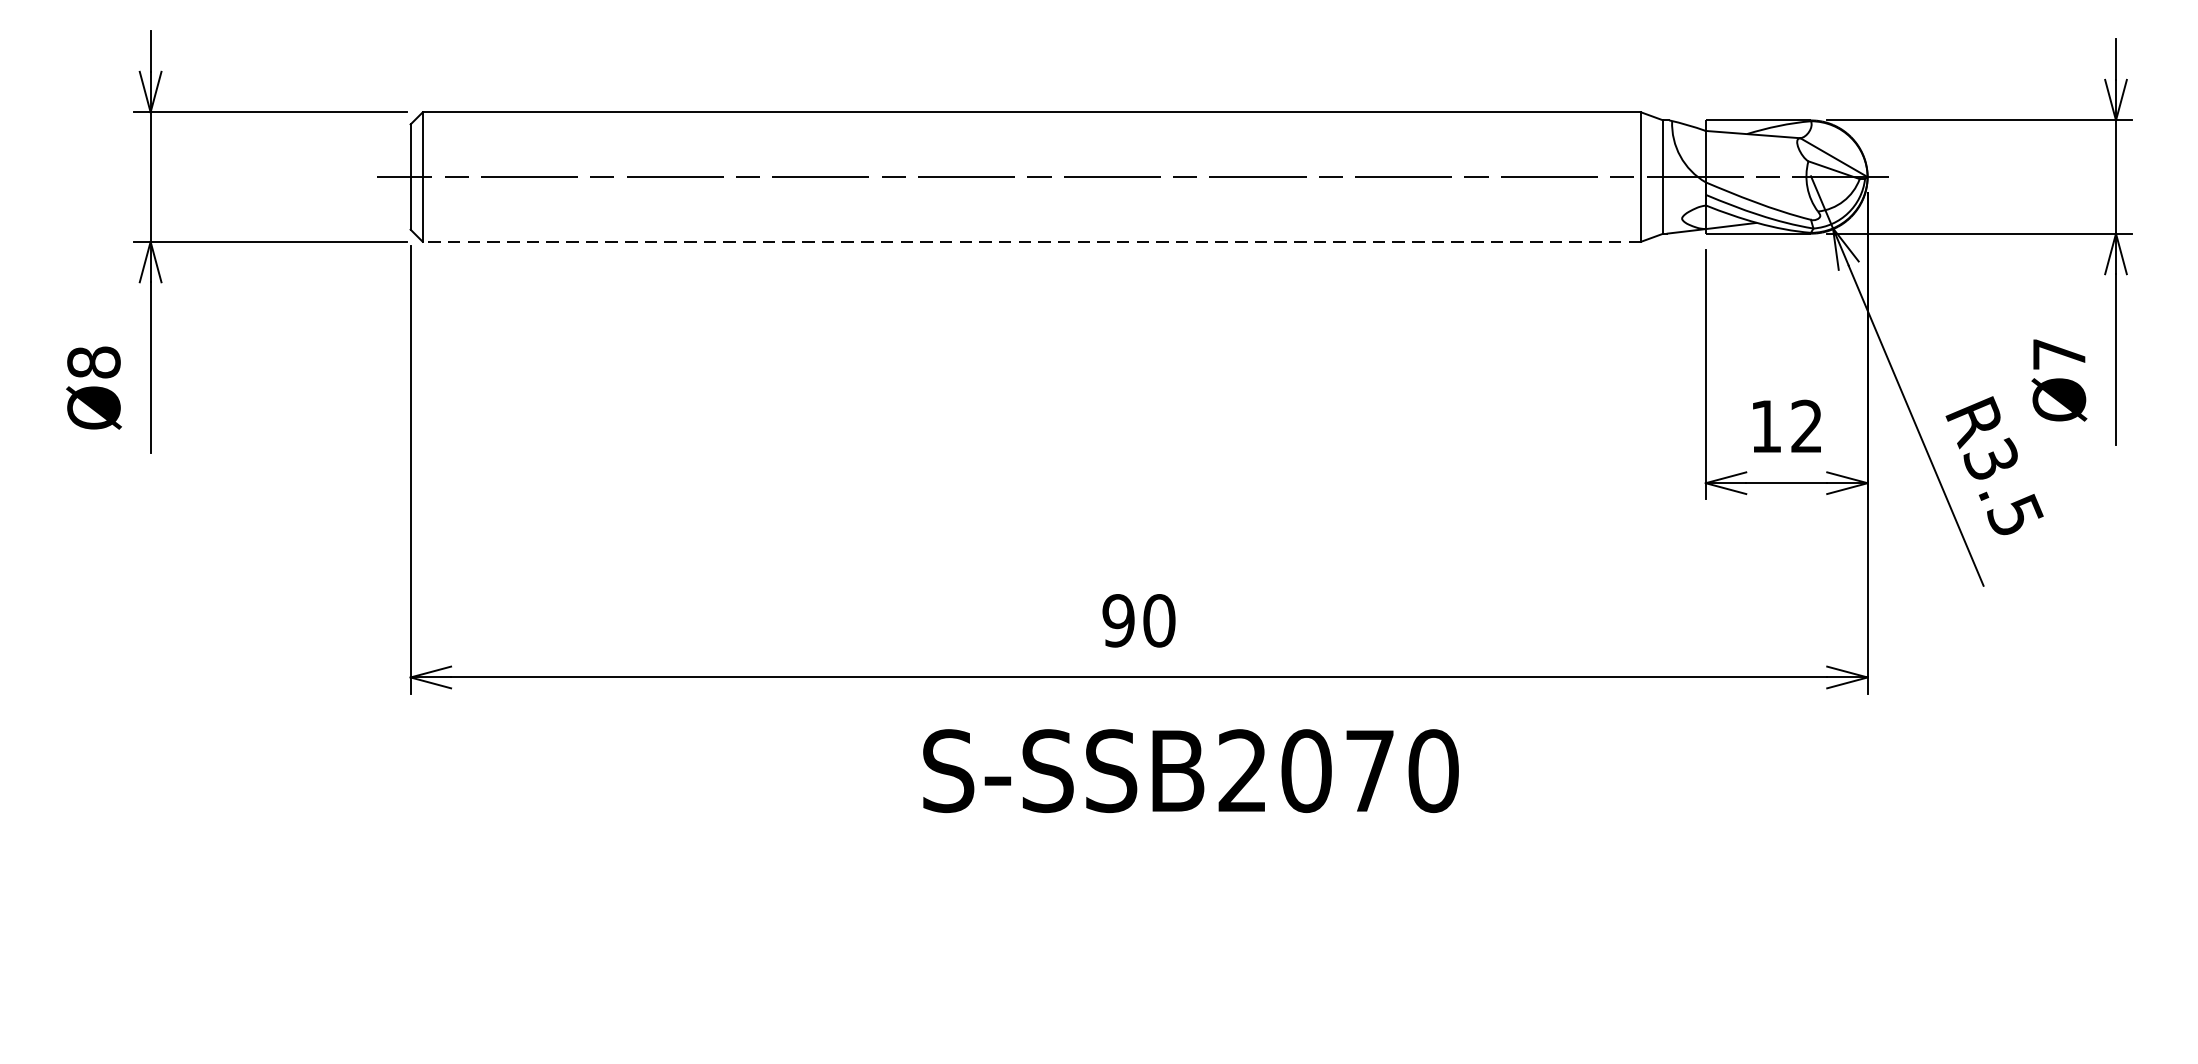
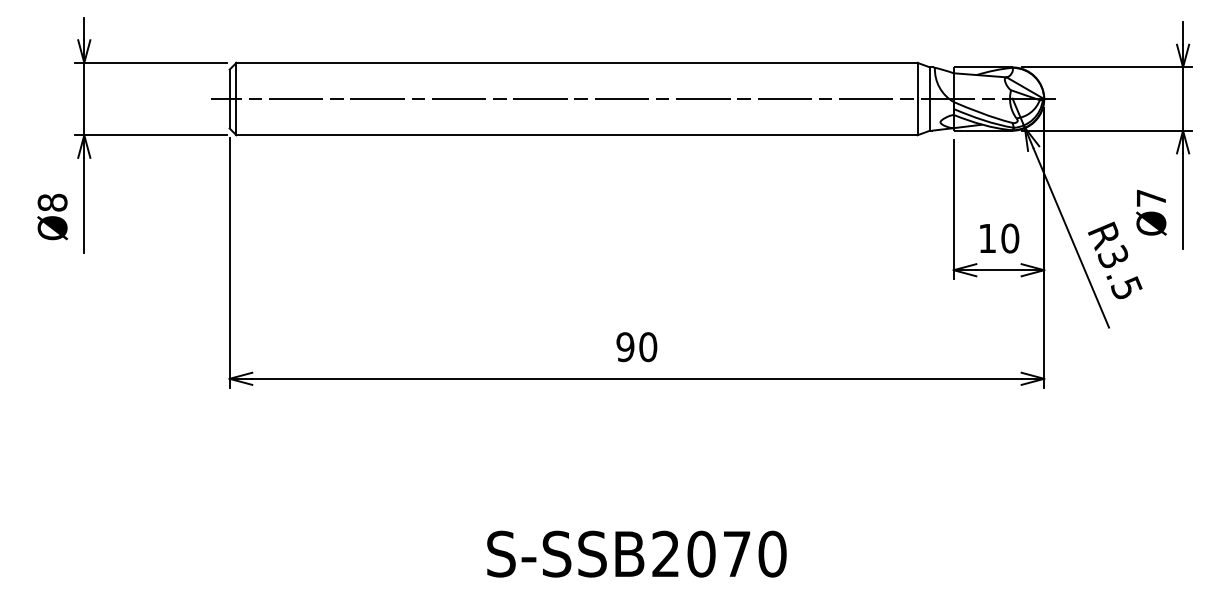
line: (1031, 242) -> (576, 135), dashed -> solid
text: (1807, 426) -> (1010, 238), 12 -> 10
text: (1190, 769) -> (636, 553), moved

